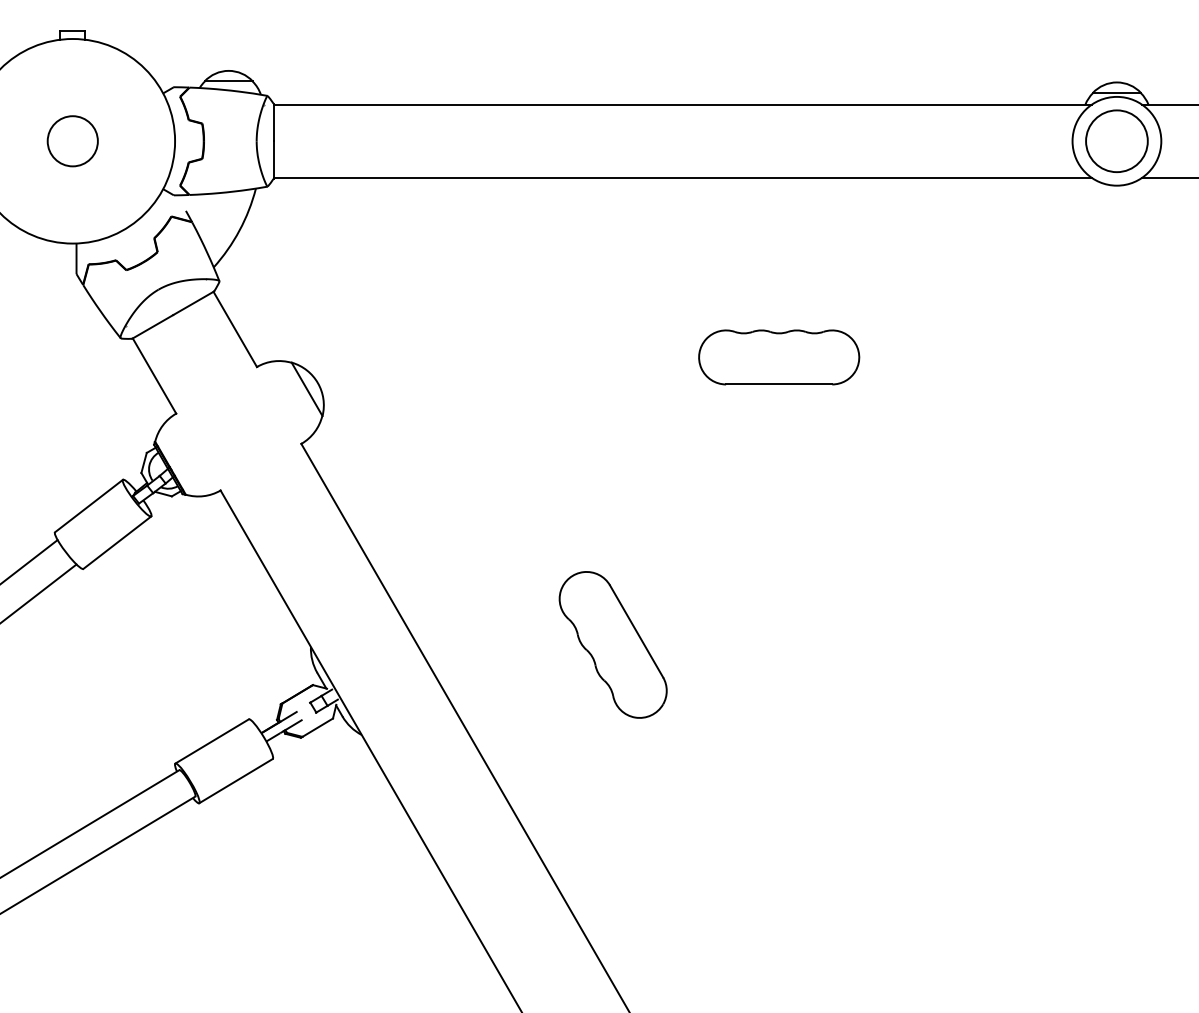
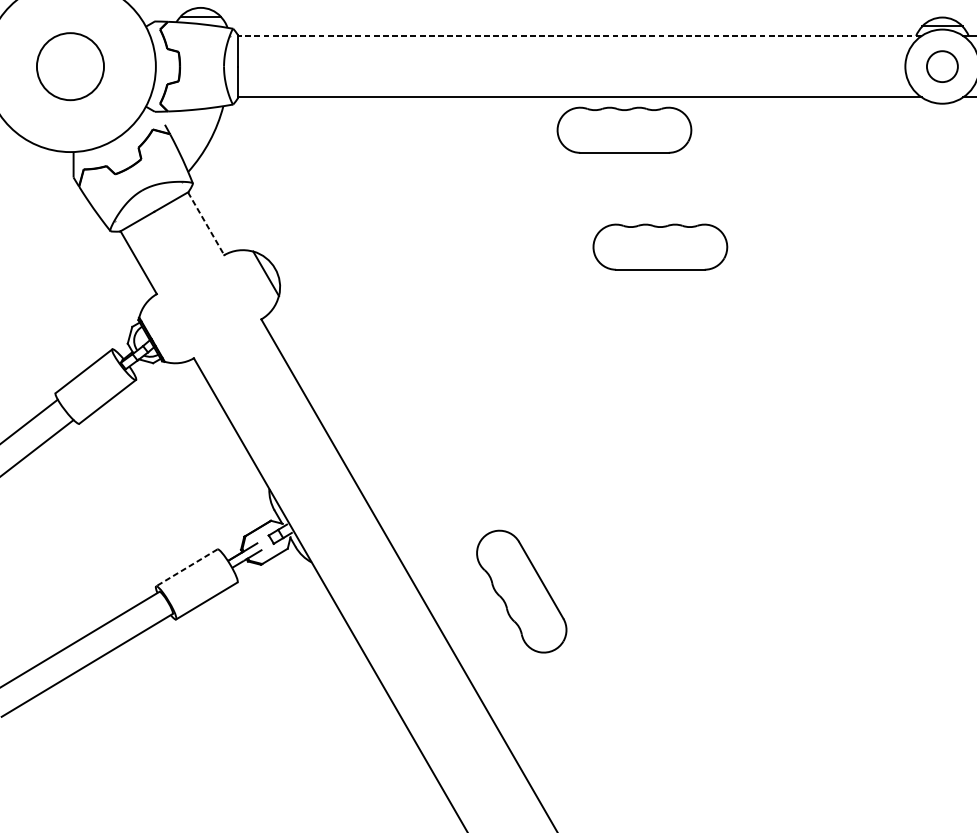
line: (682, 104) -> (579, 35), solid -> dashed
circle: (72, 141) -> (70, 66), size x1.6
circle: (1116, 141) -> (942, 66), size x0.6
part: (736, 217) -> (624, 130), added
line: (235, 329) -> (206, 223), solid -> dashed
part: (612, 644) -> (521, 591), moved
line: (212, 741) -> (187, 567), solid -> dashed

